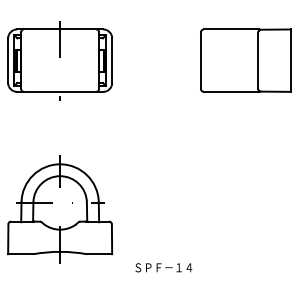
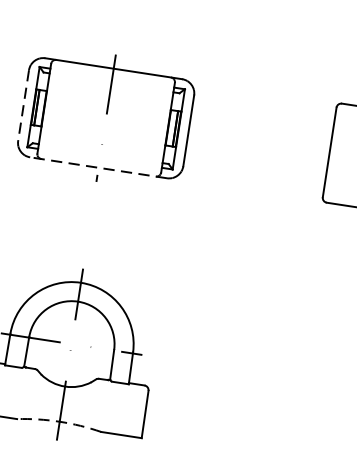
line: (8, 61) -> (23, 107), solid -> dashed
line: (59, 91) -> (97, 167), solid -> dashed
arc: (60, 251) -> (60, 421), solid -> dashed

